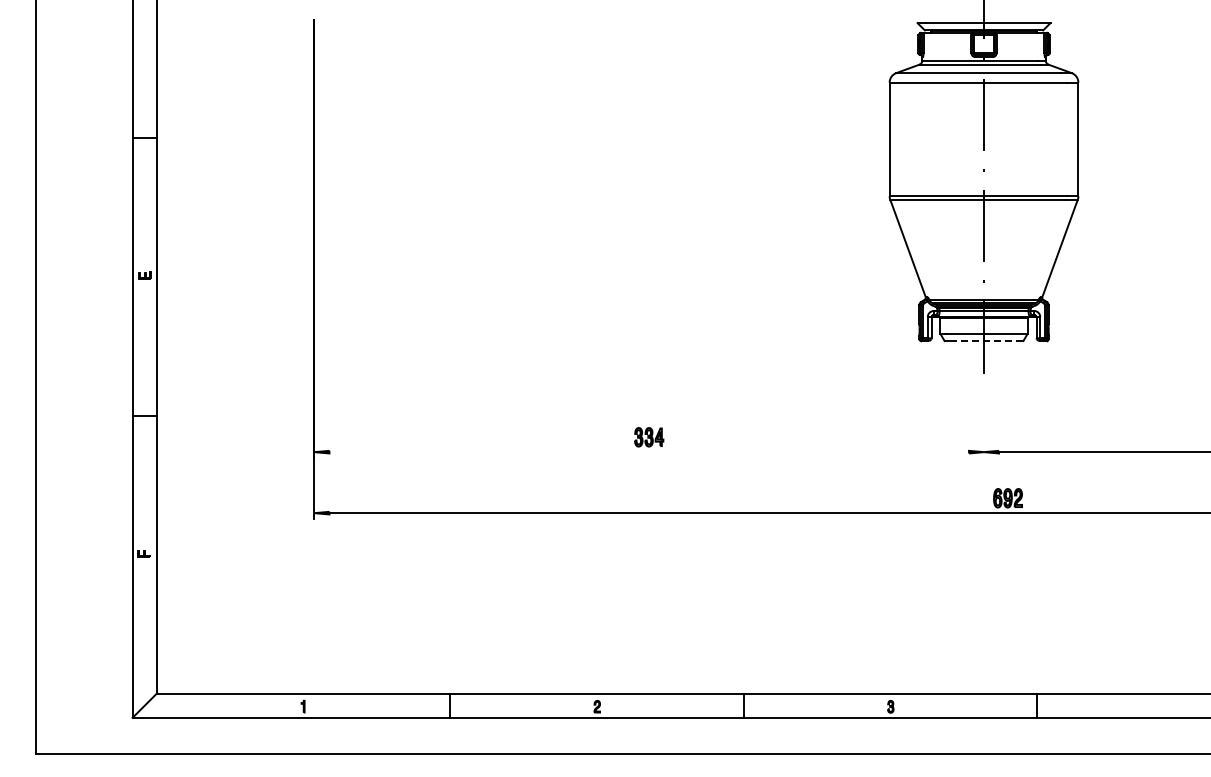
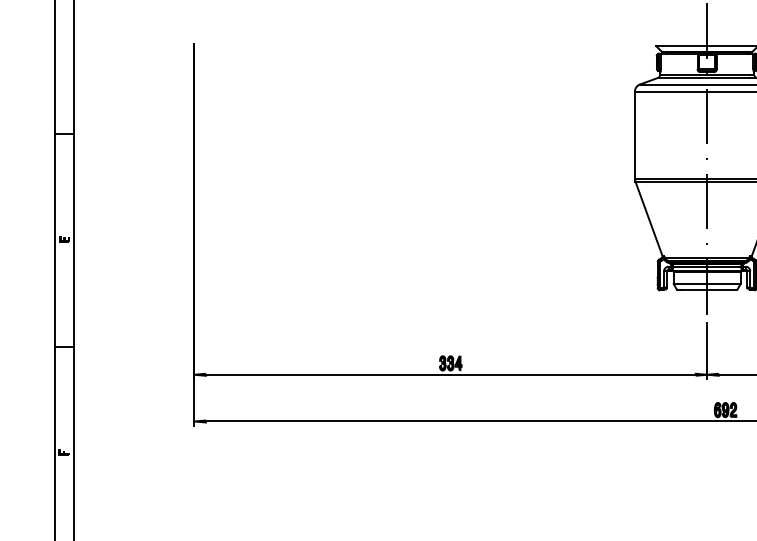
line: (985, 341) -> (708, 290), dashed -> solid
line: (984, 421) -> (707, 351), added
line: (649, 452) -> (451, 375), added

